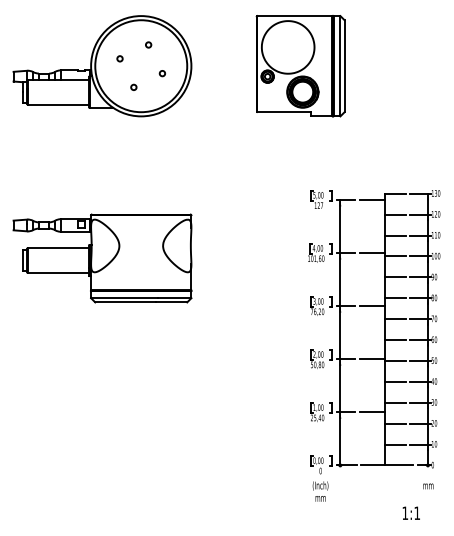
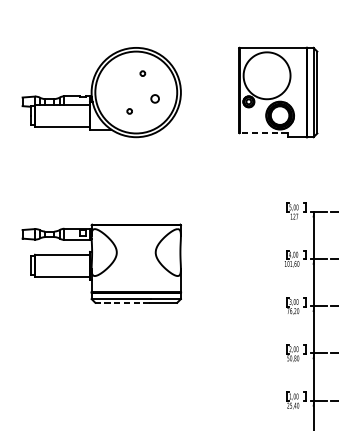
circle: (119, 58) -> (116, 85), removed
circle: (162, 73) -> (155, 99), size x1.6
line: (284, 112) -> (263, 133), solid -> dashed
line: (125, 302) -> (122, 302), solid -> dashed

